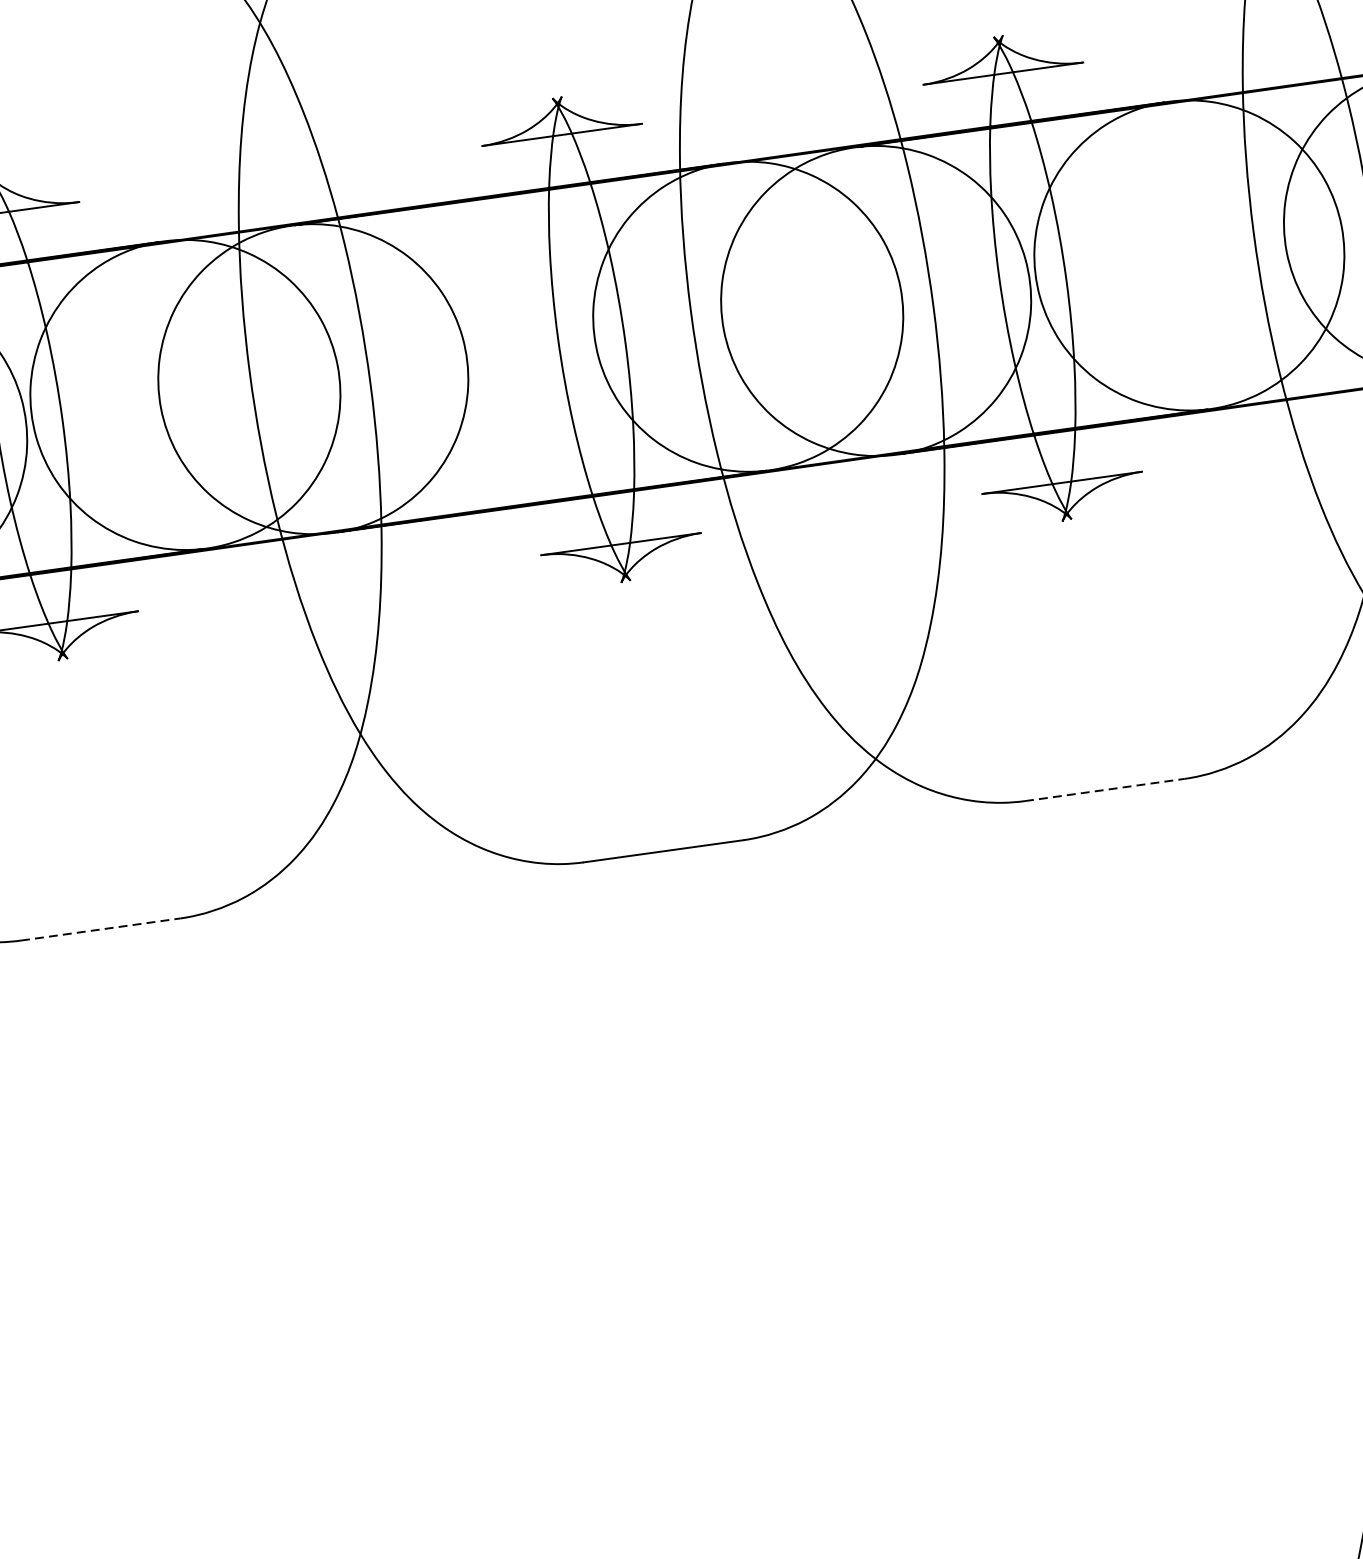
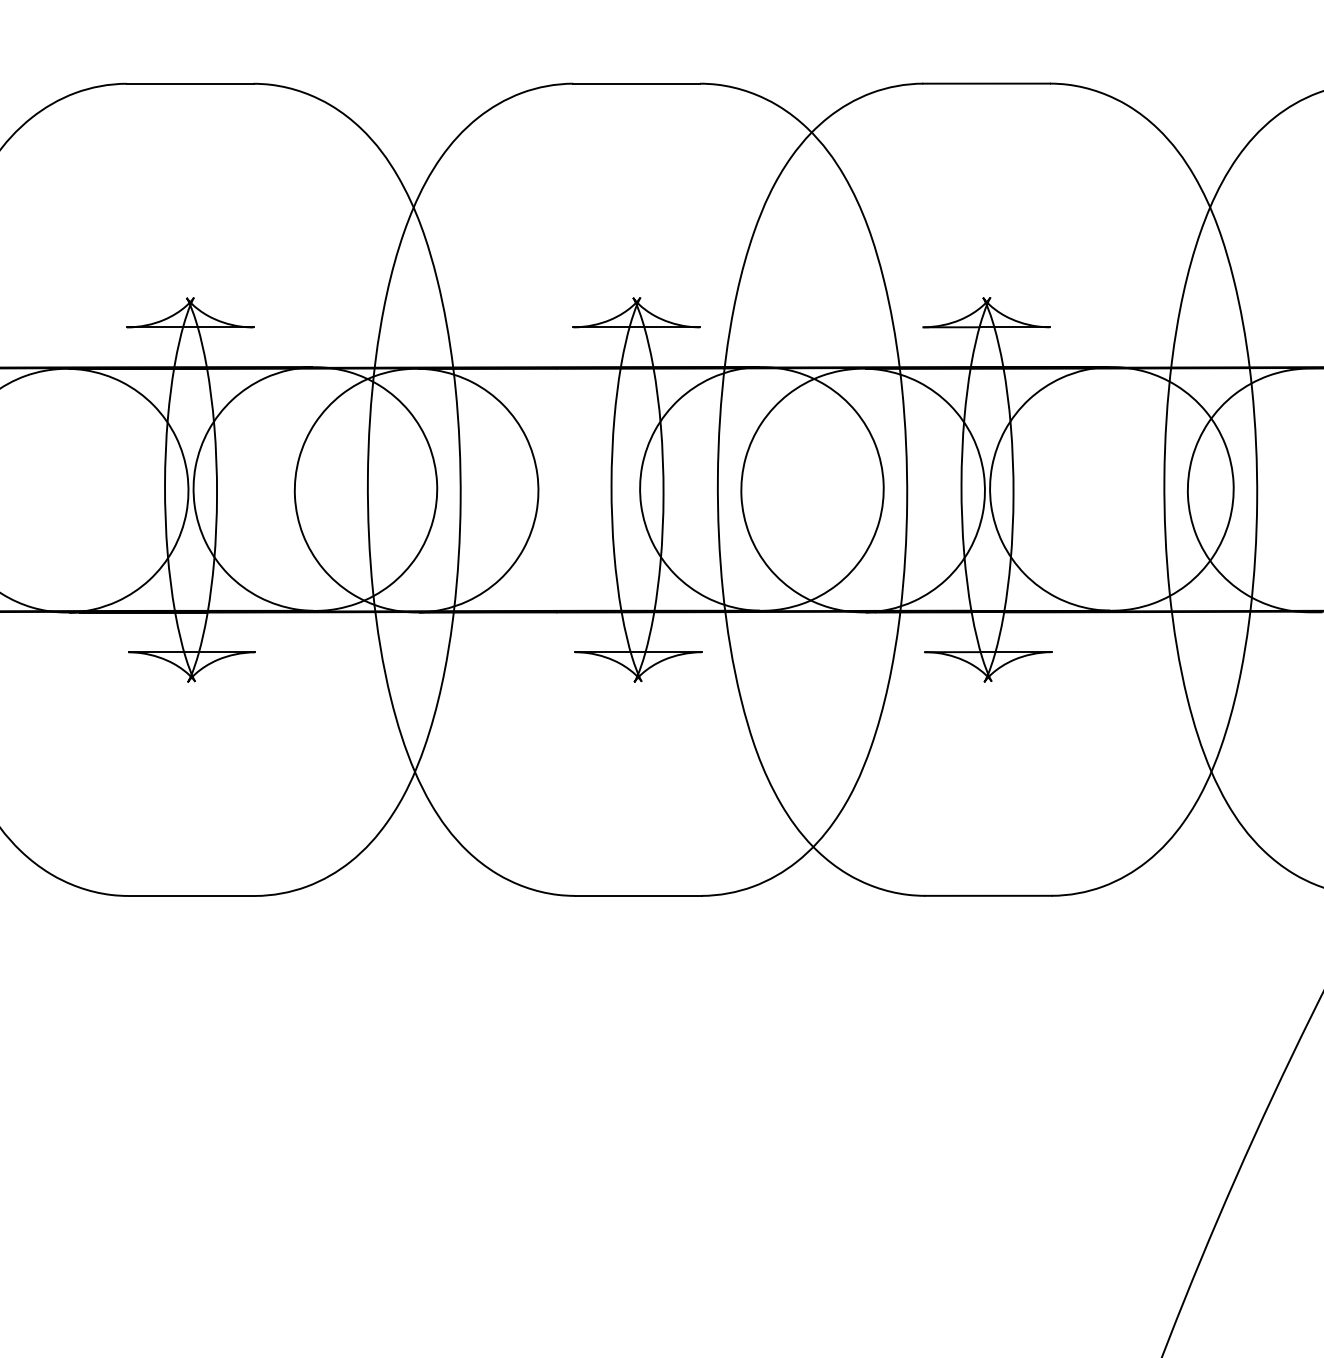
line: (1104, 789) -> (988, 895), dashed -> solid
line: (101, 928) -> (192, 895), dashed -> solid

